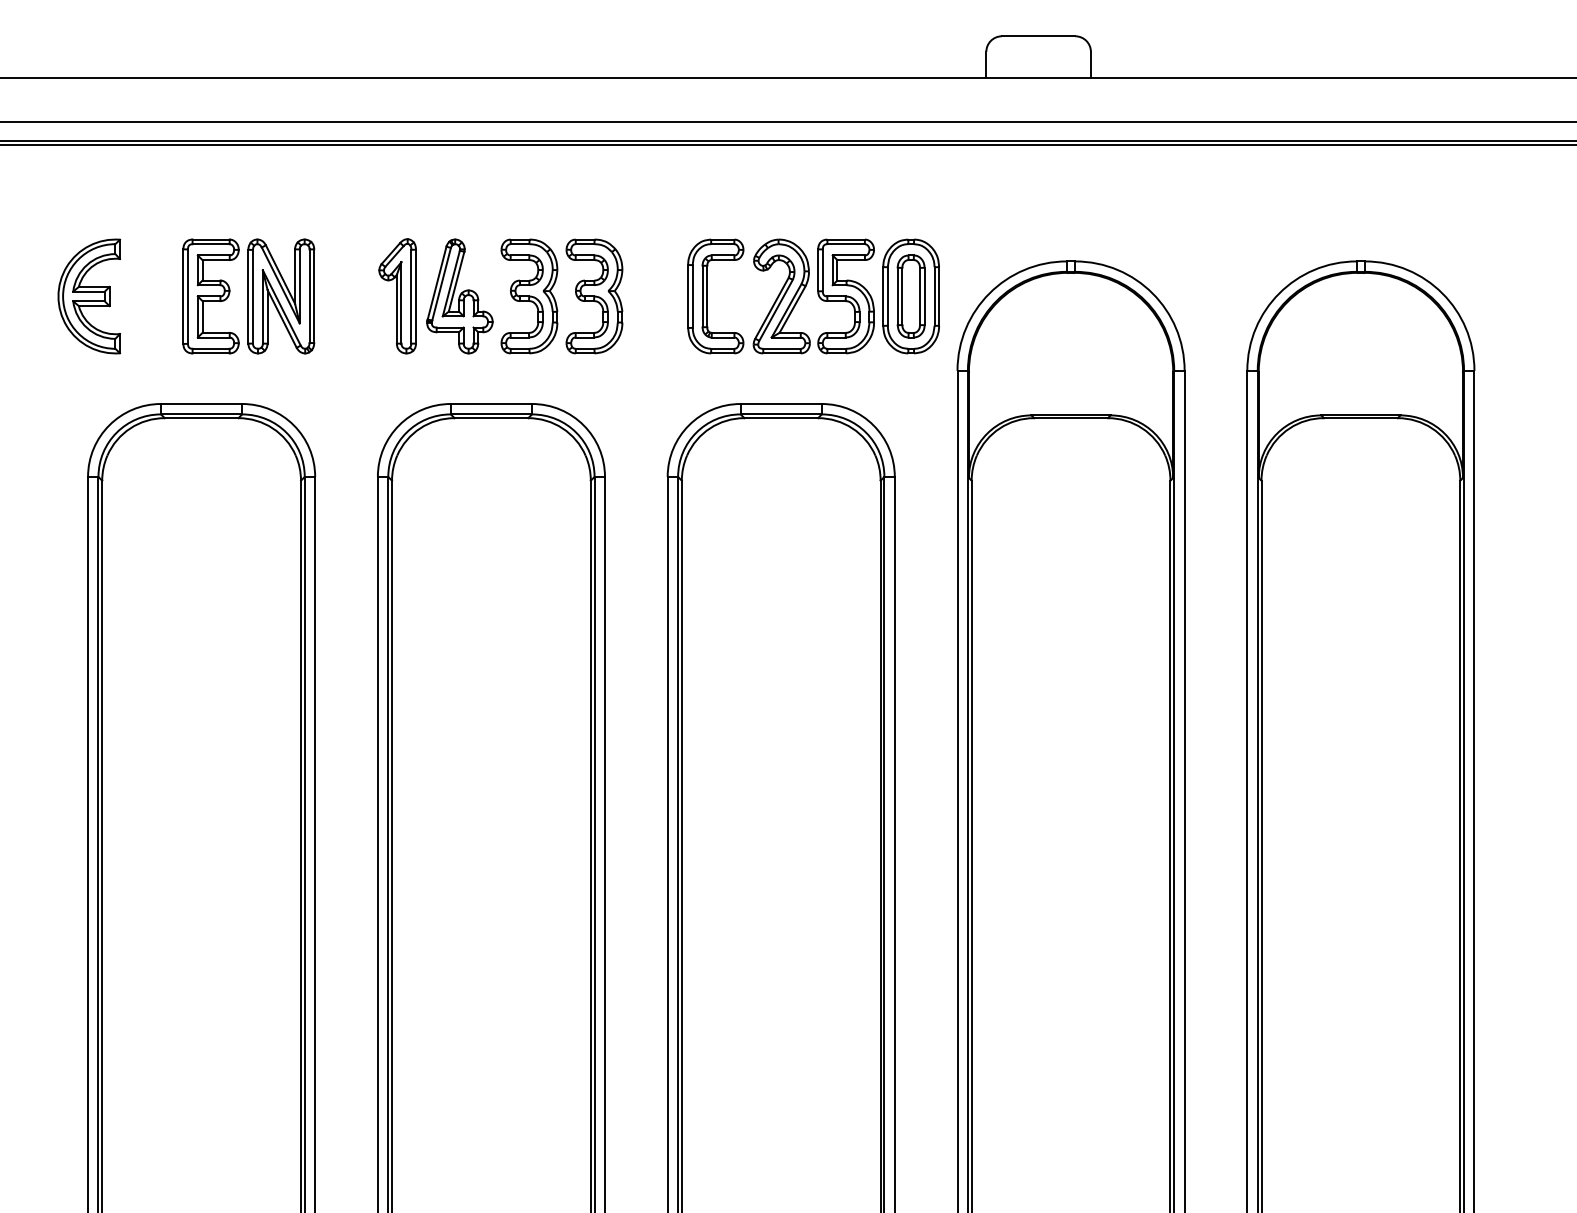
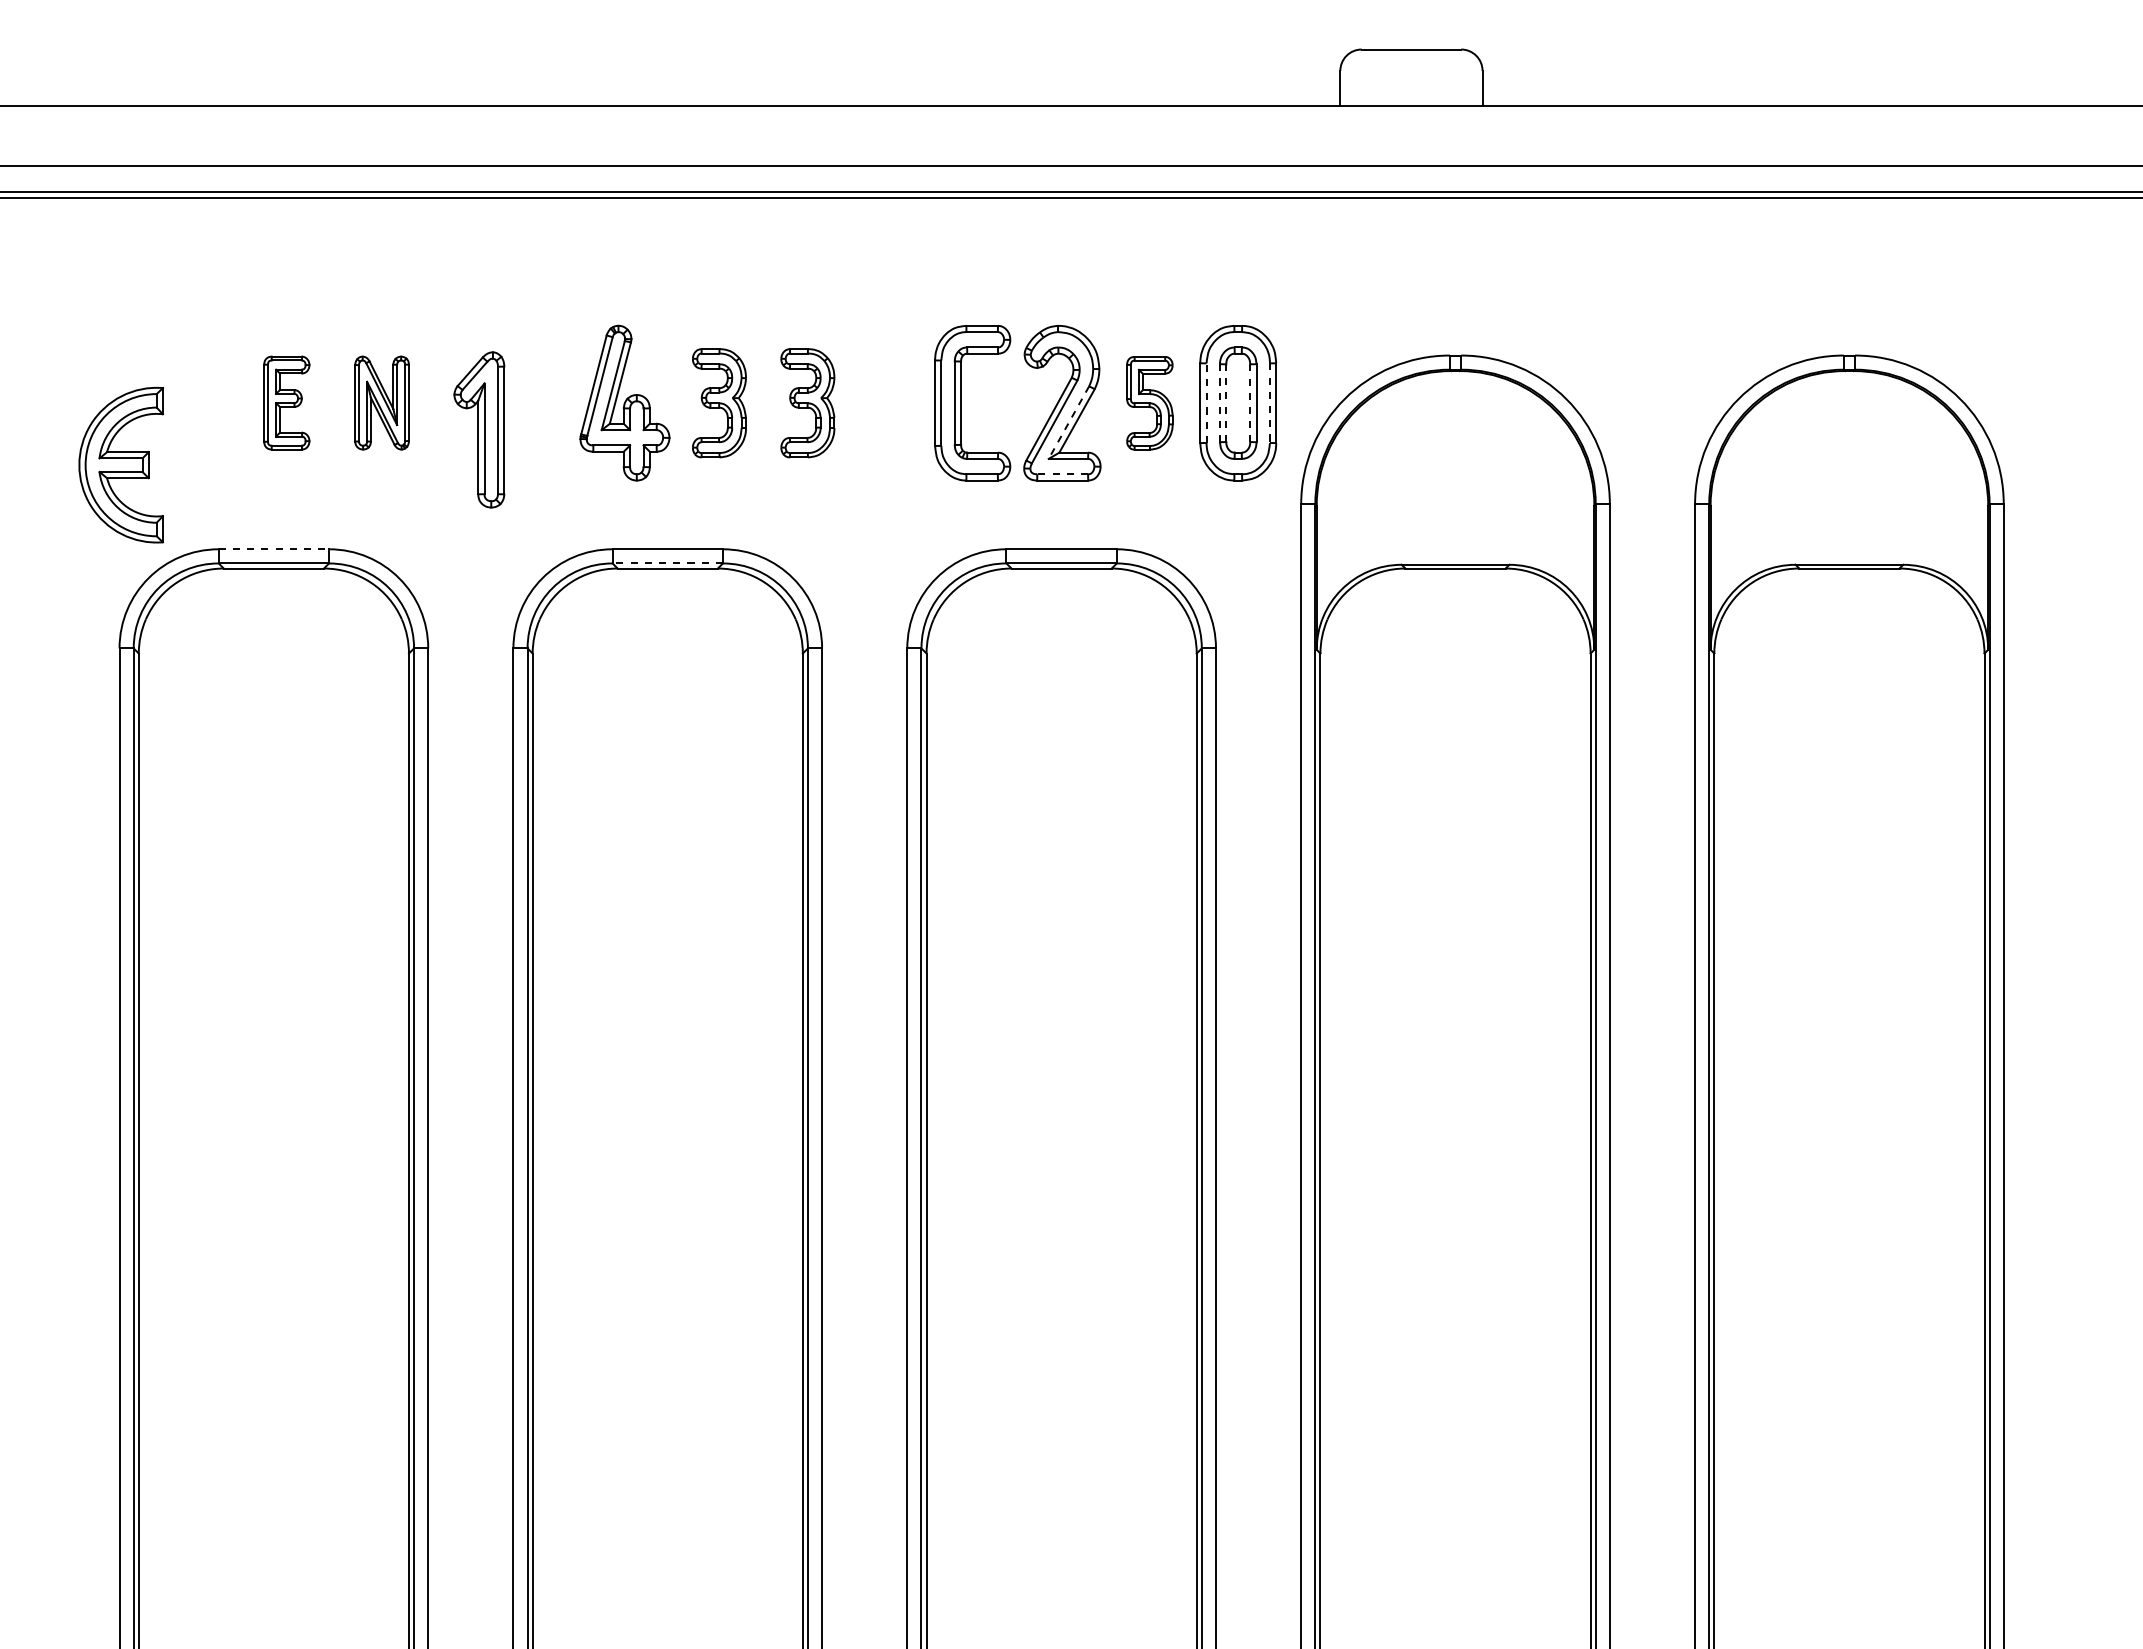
part: (88, 295) -> (120, 464), moved
part: (210, 295) -> (286, 402), size x0.6
part: (280, 295) -> (381, 402), size x0.6
part: (397, 295) -> (479, 429), moved
part: (529, 296) -> (719, 403), size x0.7
part: (594, 296) -> (807, 403), size x0.7
part: (845, 296) -> (1149, 403), size x0.6
line: (887, 296) -> (1206, 403), solid -> dashed
line: (897, 296) -> (1219, 403), solid -> dashed
line: (902, 296) -> (1226, 403), solid -> dashed
line: (920, 296) -> (1250, 403), solid -> dashed
line: (934, 296) -> (1269, 403), solid -> dashed
line: (786, 310) -> (1068, 422), solid -> dashed
line: (781, 348) -> (1062, 474), solid -> dashed
line: (202, 404) -> (274, 549), solid -> dashed
line: (491, 414) -> (667, 563), solid -> dashed

